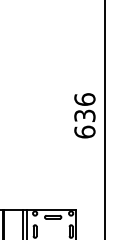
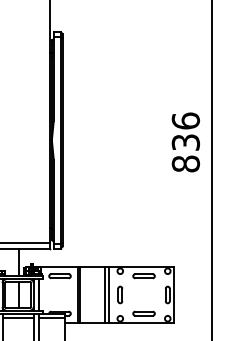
text: (84, 131) -> (185, 163), 636 -> 836

